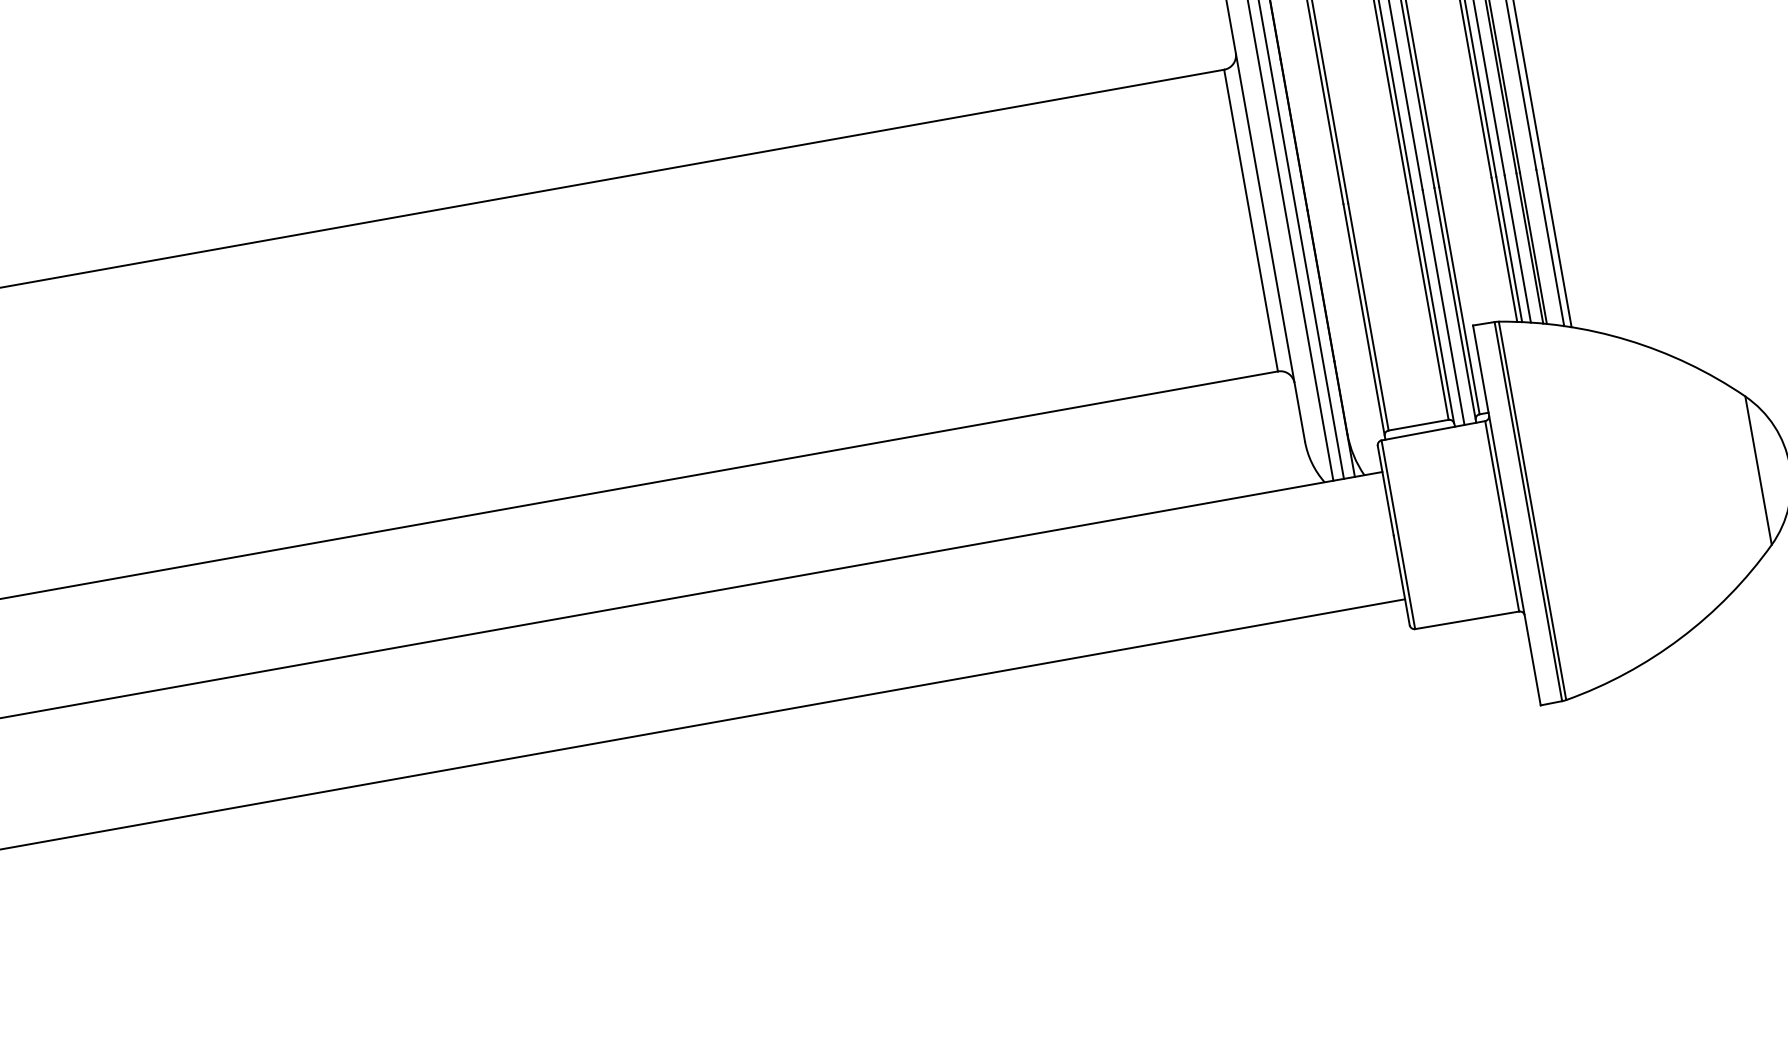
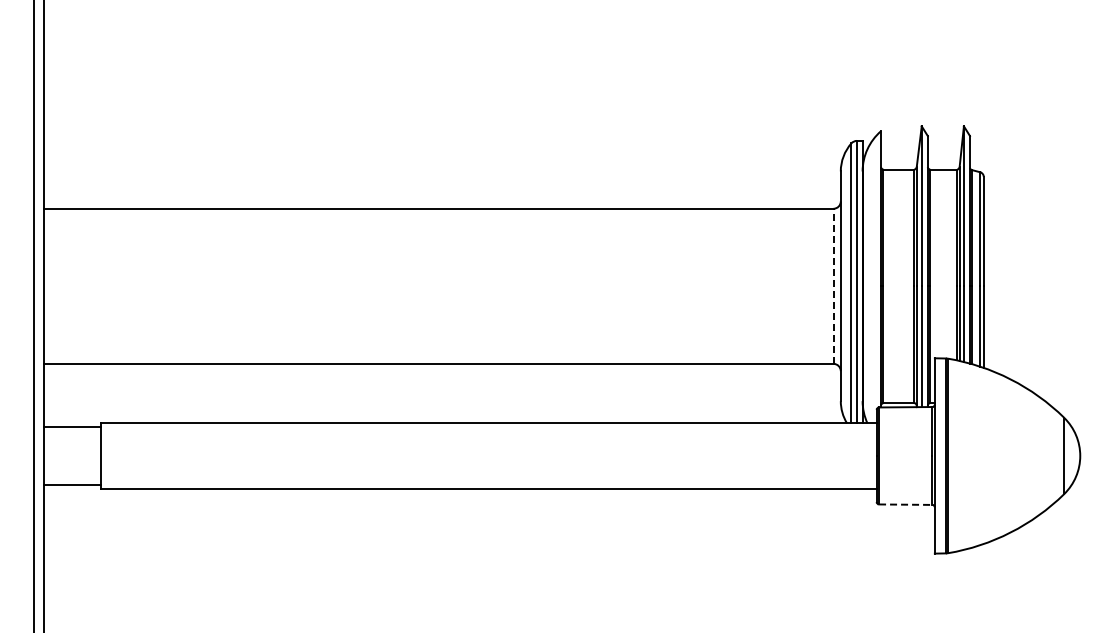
line: (1251, 220) -> (833, 286), solid -> dashed
line: (1466, 620) -> (905, 504), solid -> dashed

